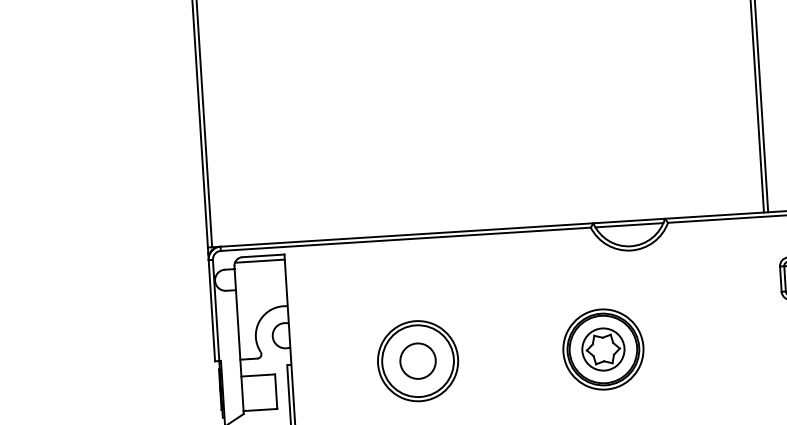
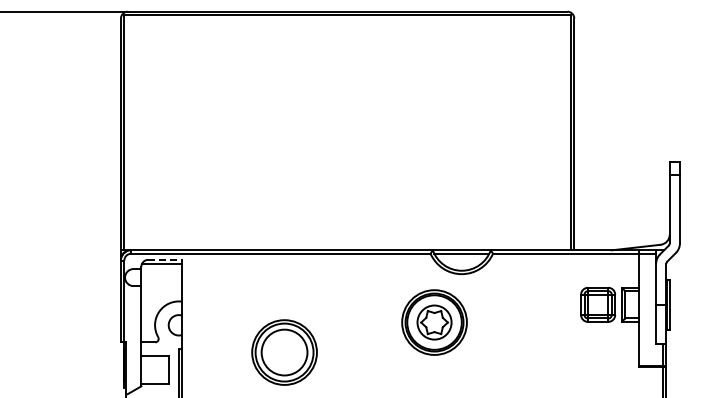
line: (263, 255) -> (165, 259), solid -> dashed
part: (603, 349) -> (434, 322), moved
circle: (417, 361) -> (284, 352), size x1.6

